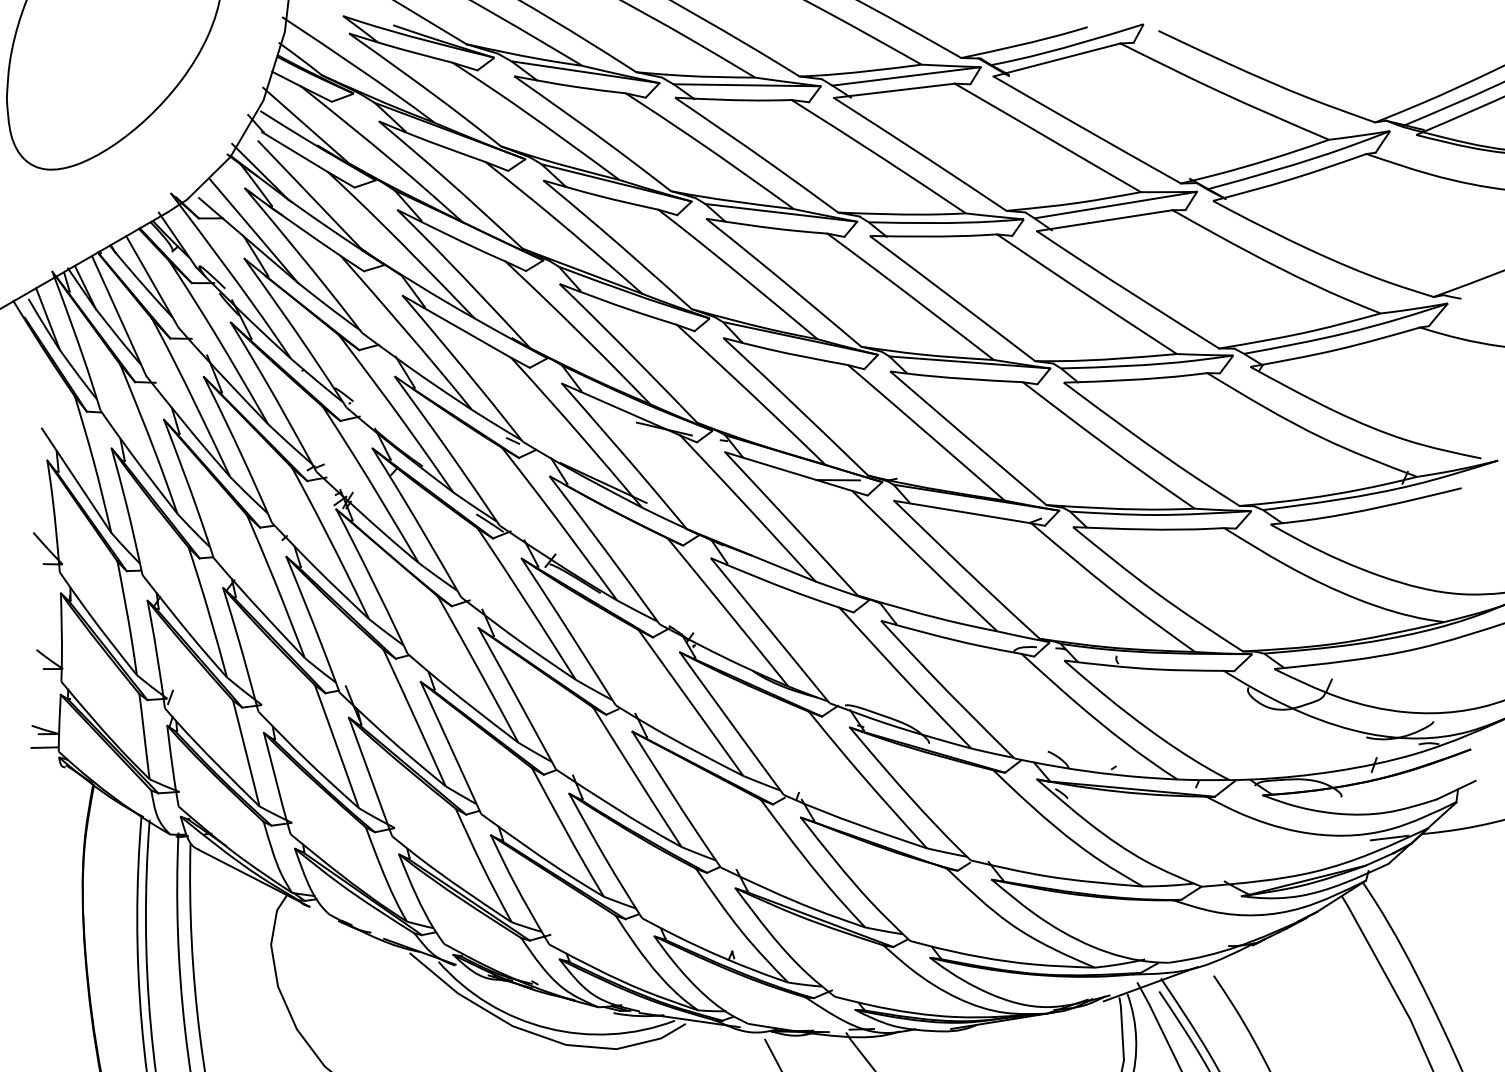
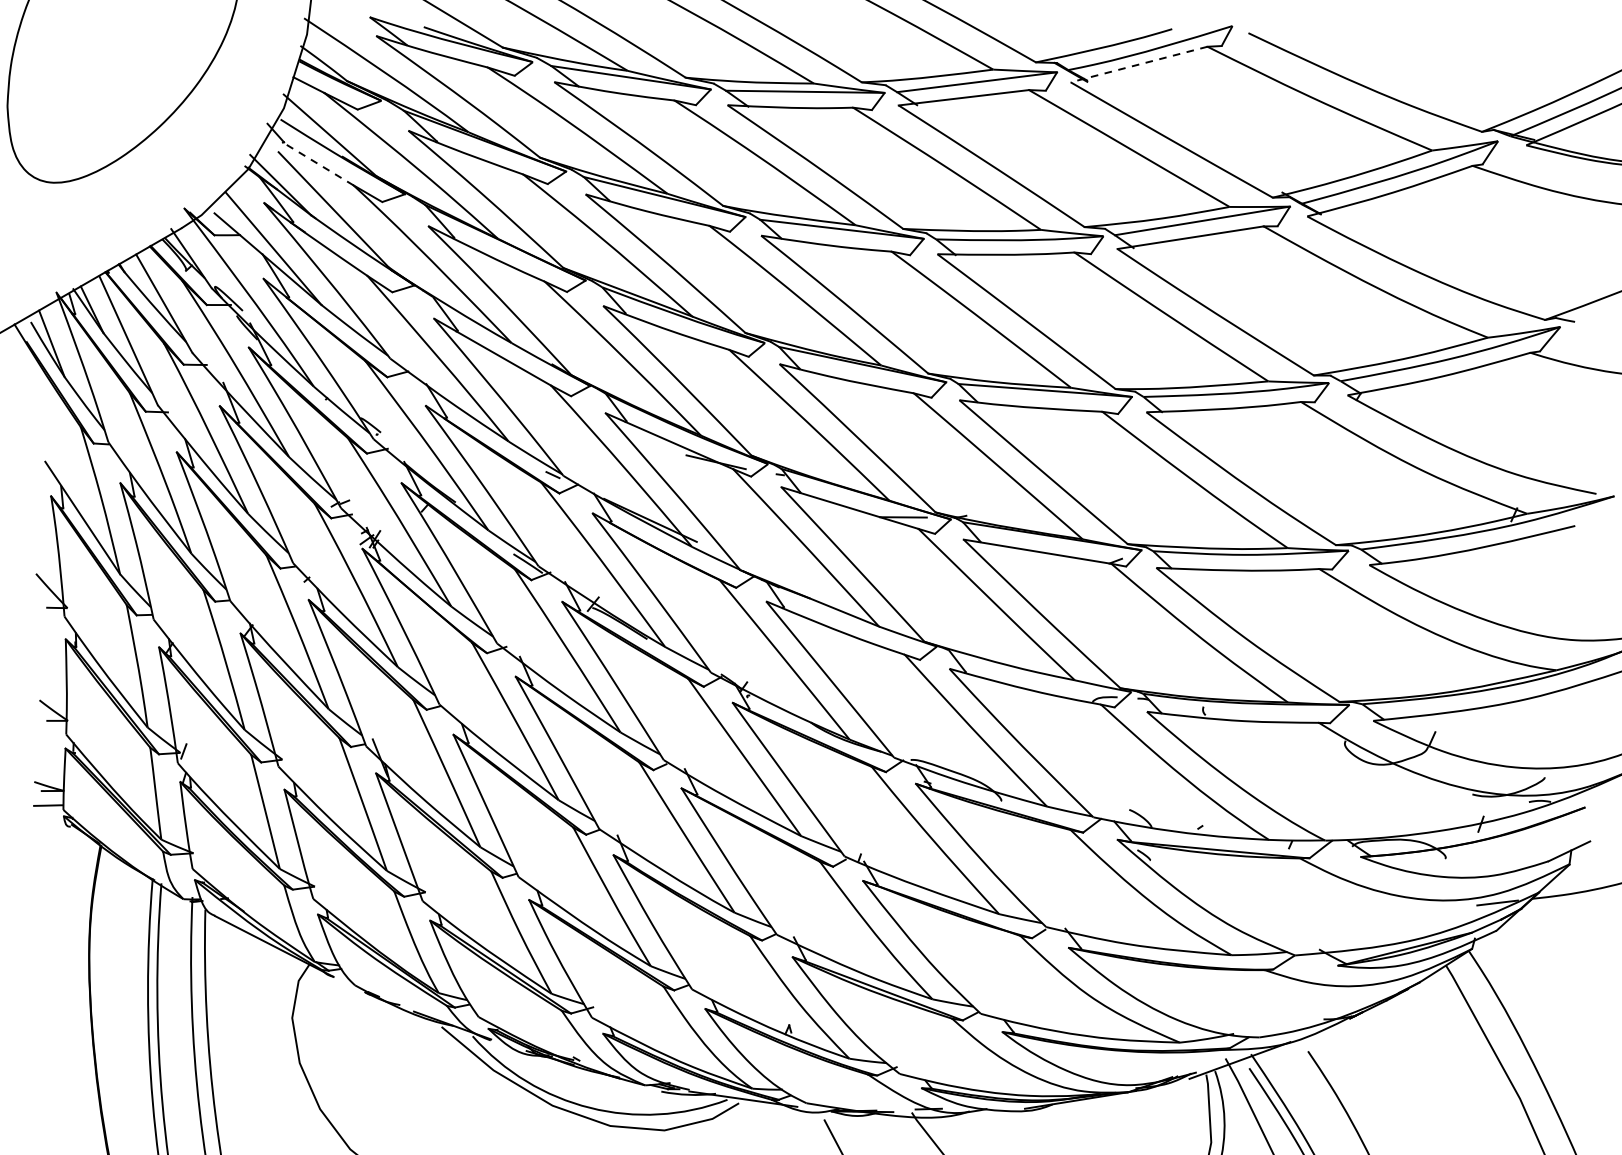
line: (1056, 59) -> (1138, 64), solid -> dashed
line: (294, 151) -> (317, 163), solid -> dashed

